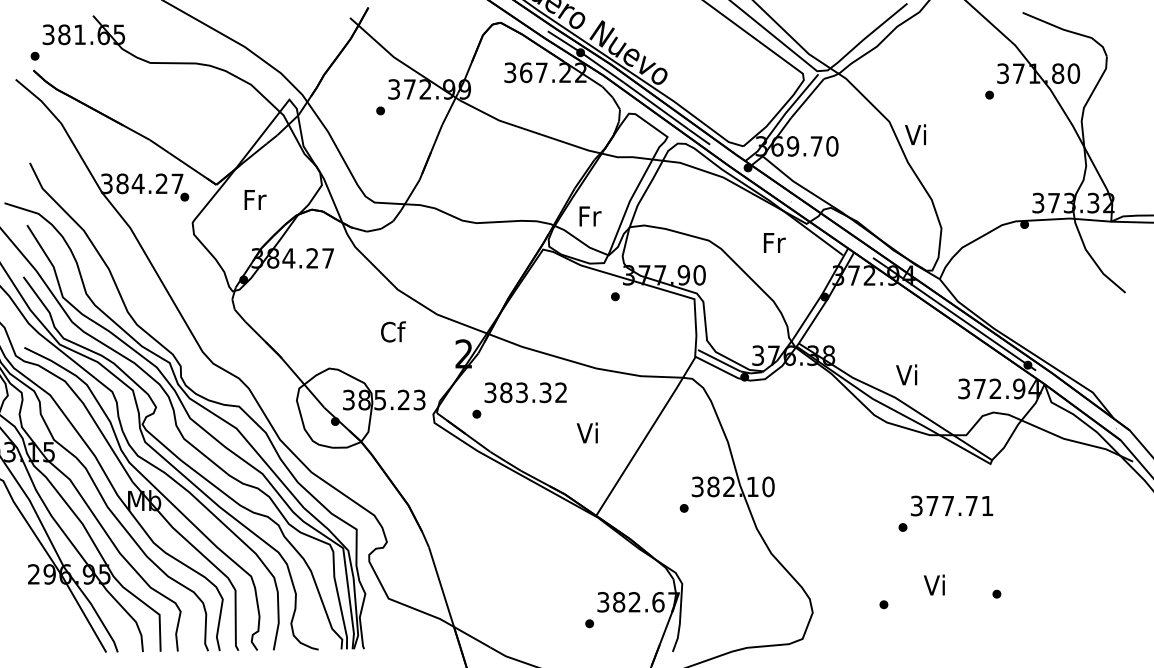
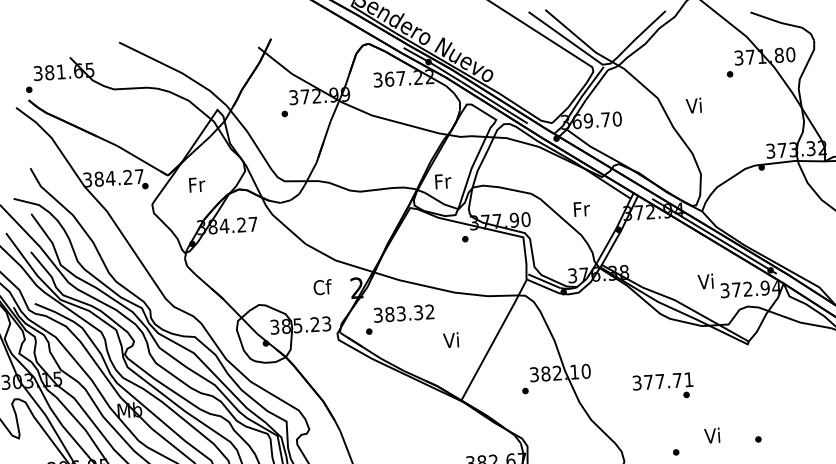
text: (915, 134) -> (693, 105), moved
text: (774, 242) -> (581, 208), moved
text: (393, 331) -> (322, 286), moved
text: (906, 374) -> (705, 281), moved
text: (951, 505) -> (662, 381), moved

